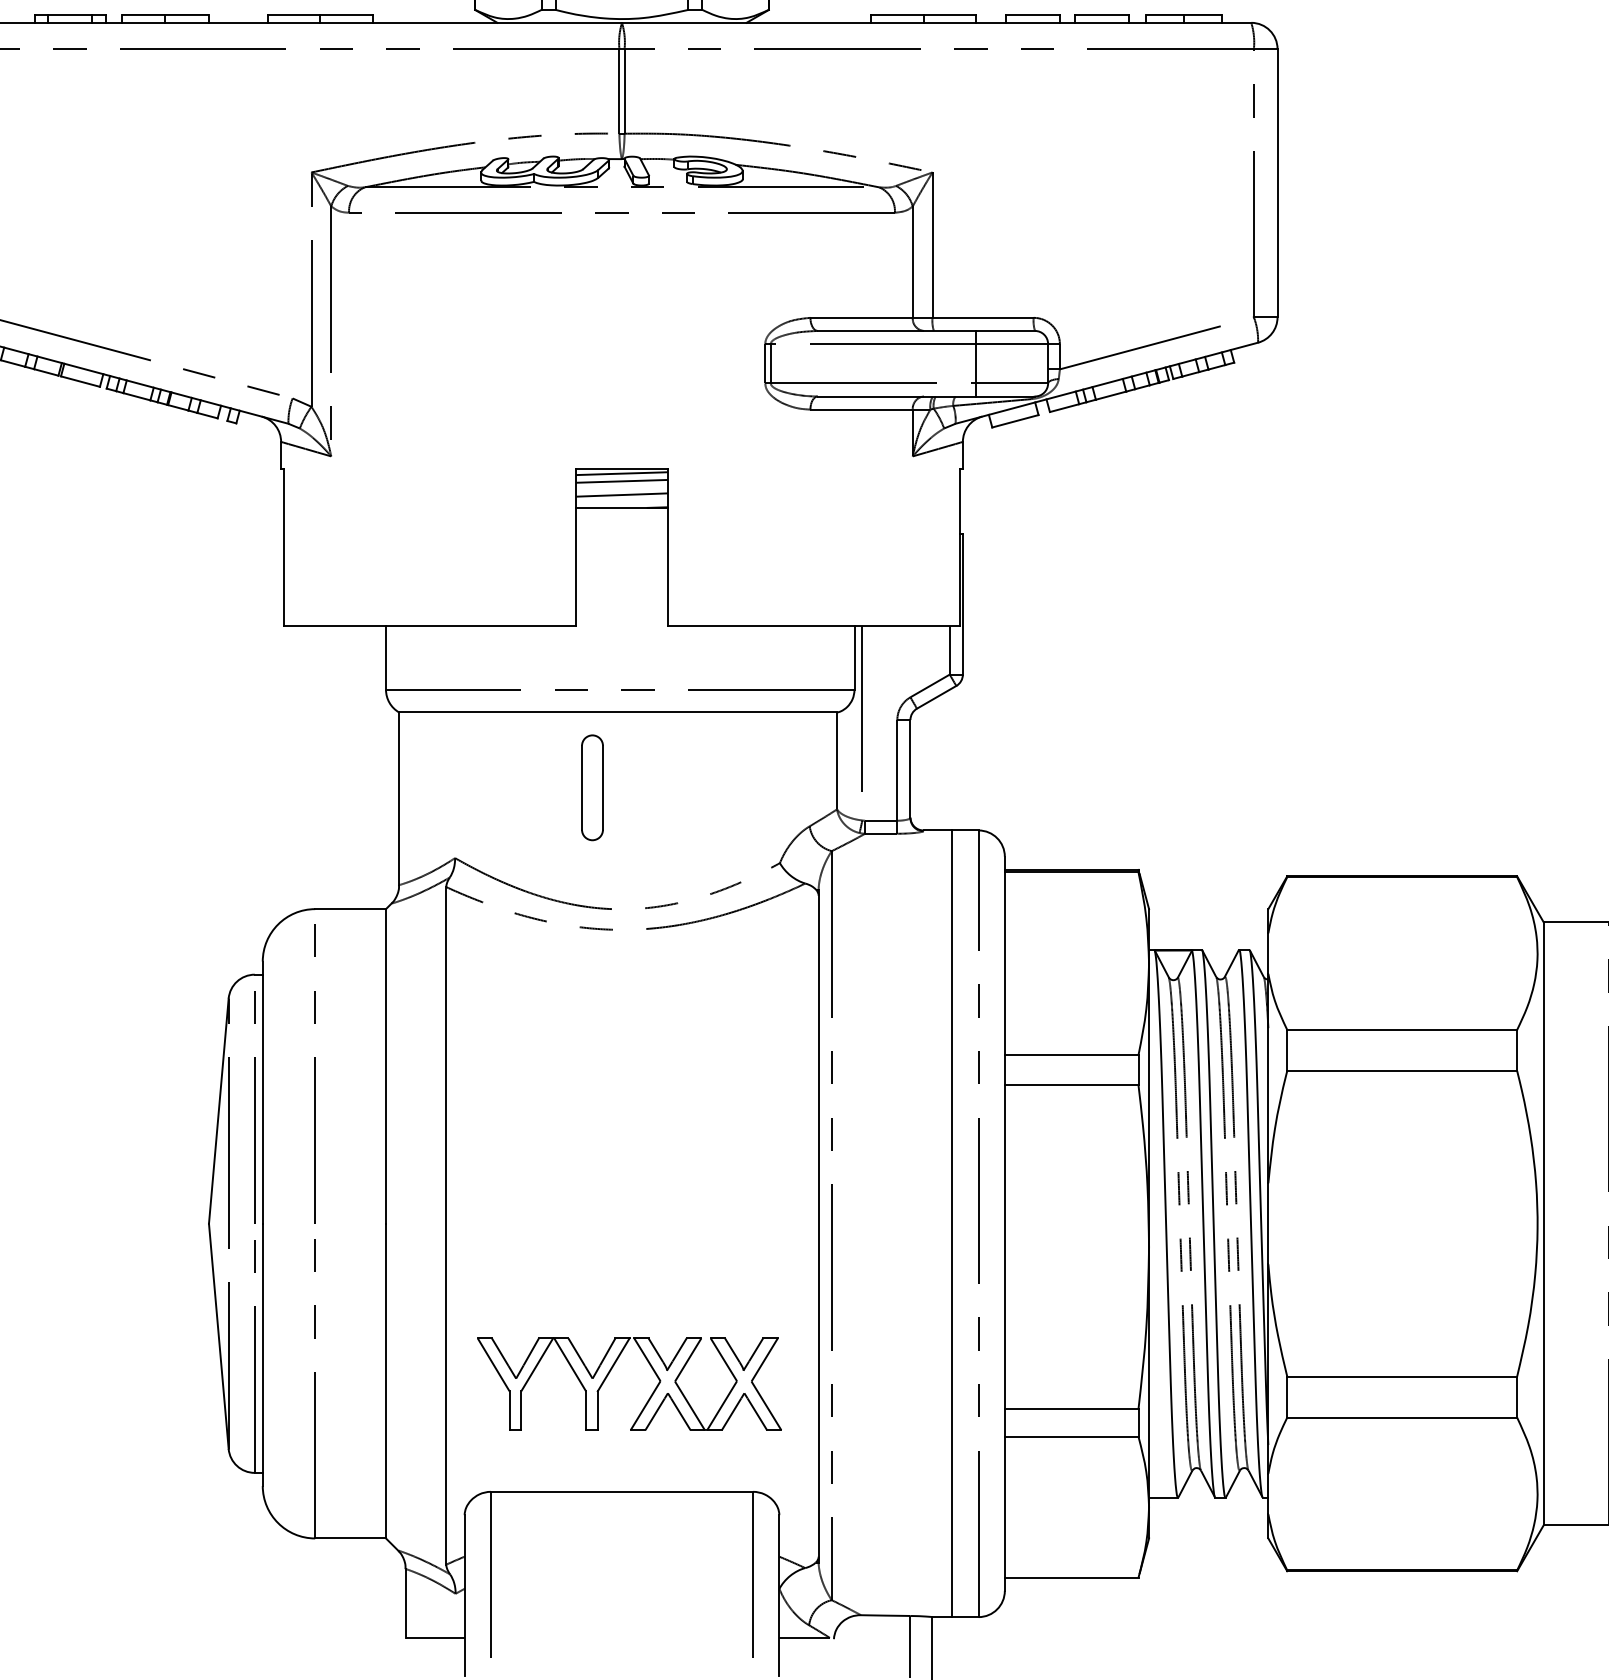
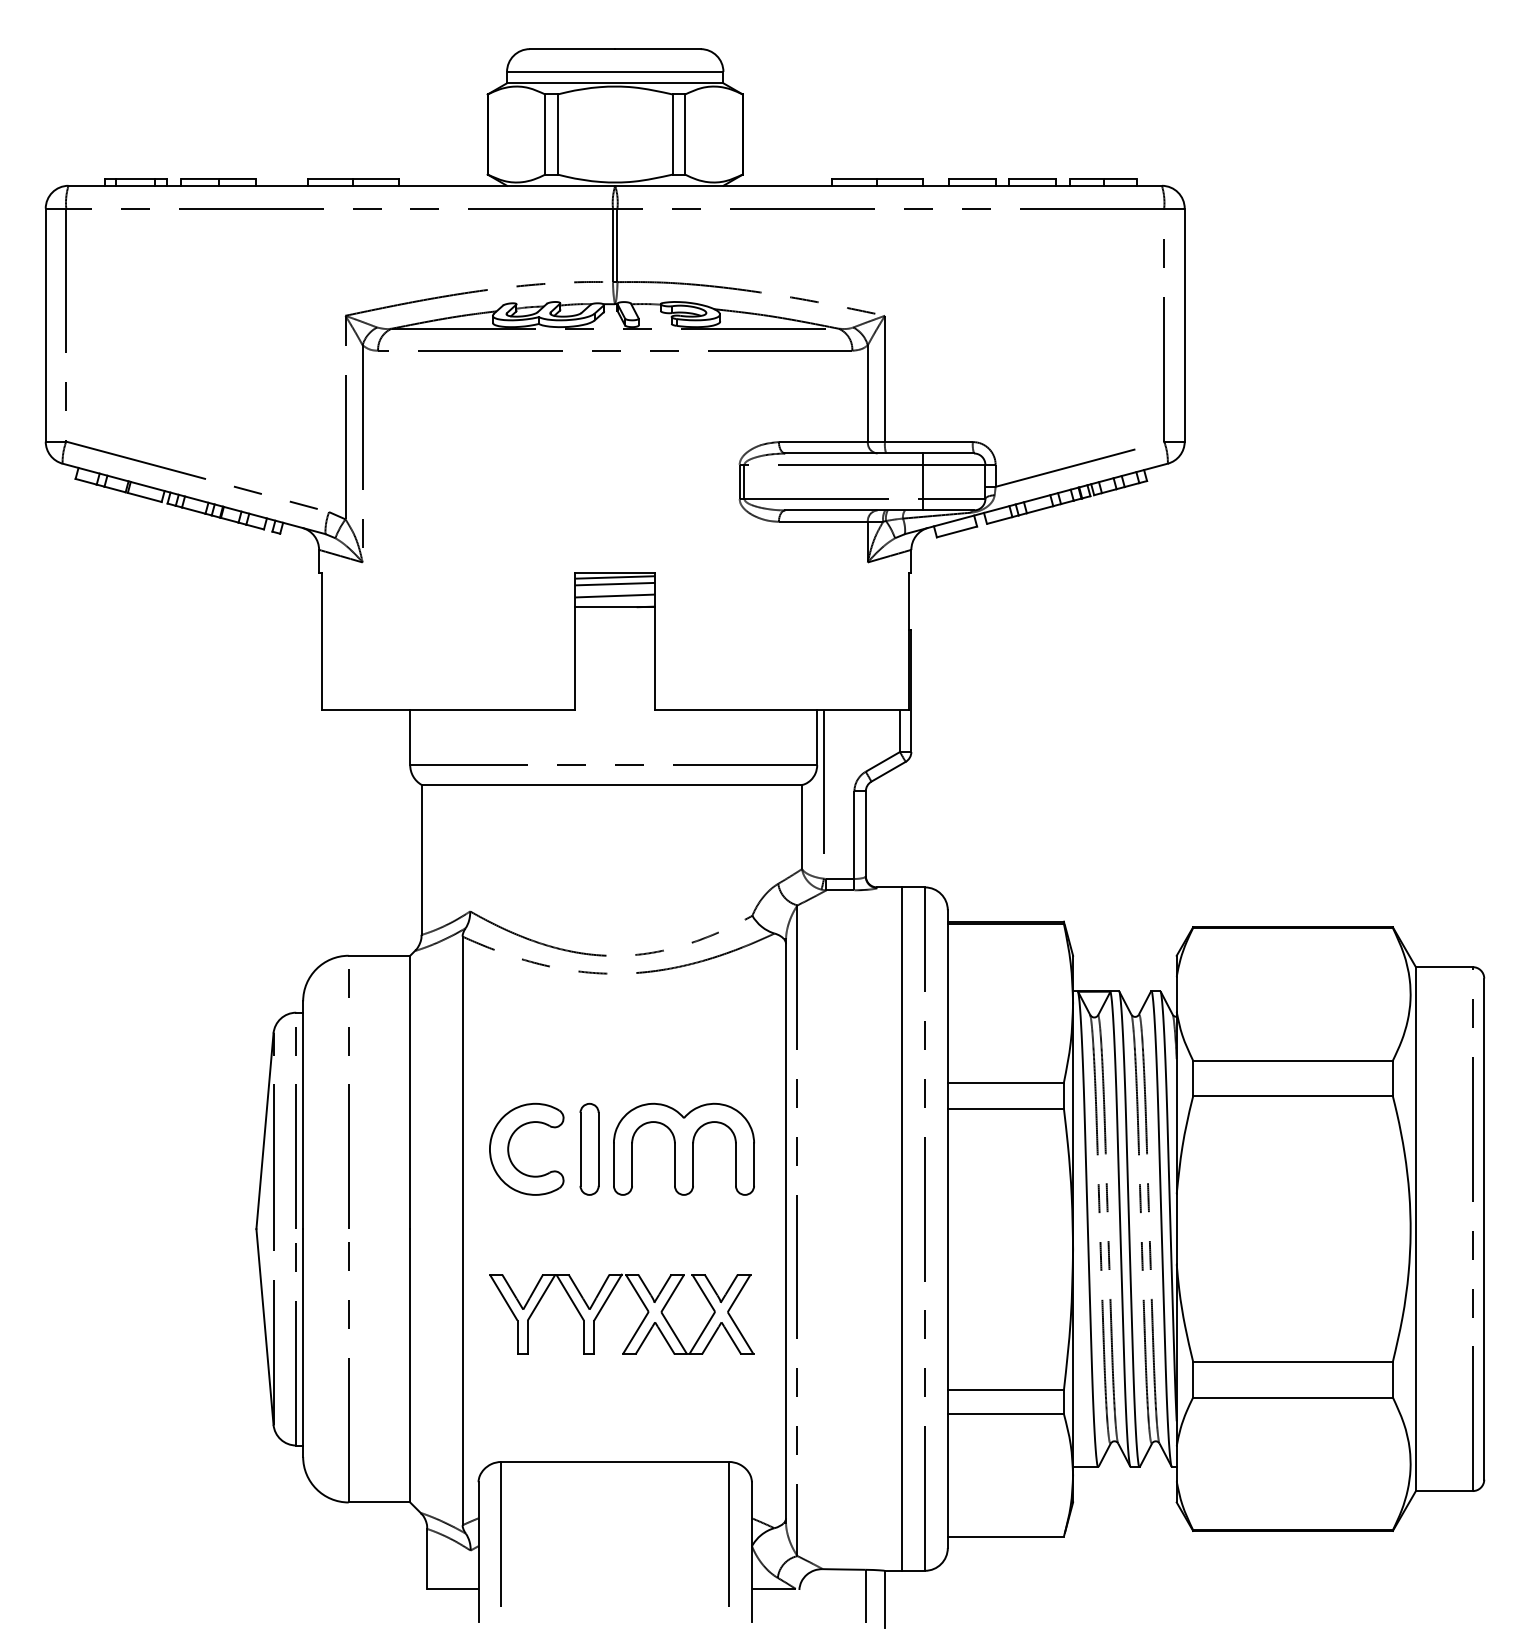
part: (592, 786) -> (589, 1148), moved
part: (500, 1130) -> (509, 1148), added
part: (700, 1130) -> (683, 1148), added
part: (611, 1370) -> (606, 1302), moved

